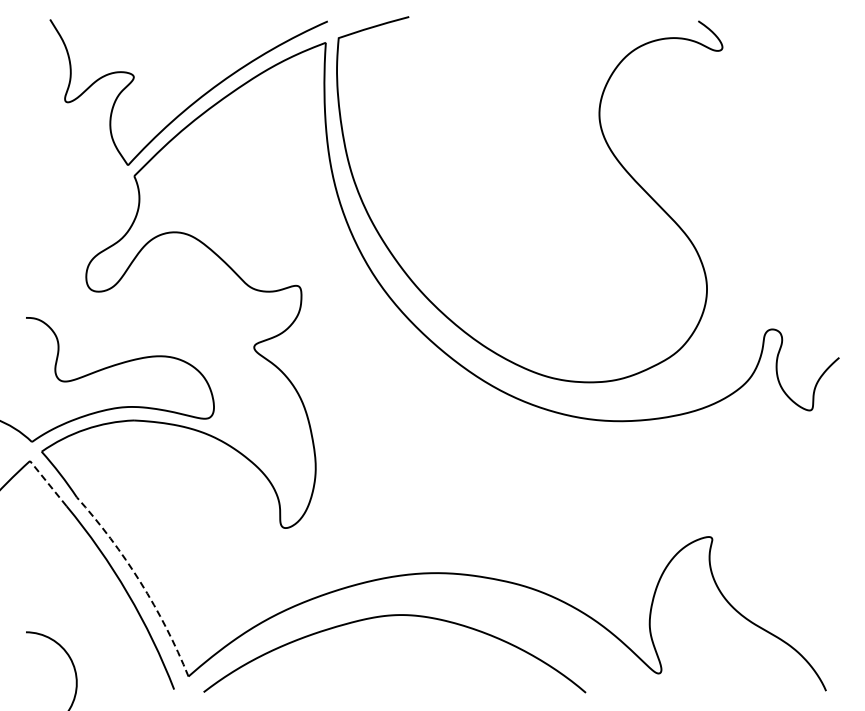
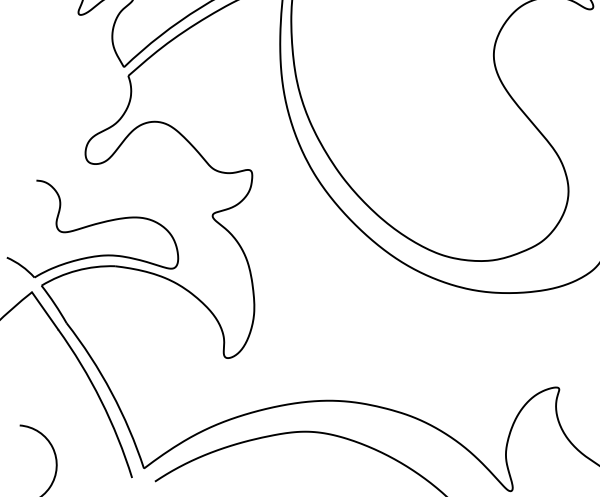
line: (48, 483) -> (45, 310), dashed -> solid
arc: (140, 582) -> (111, 392), dashed -> solid

